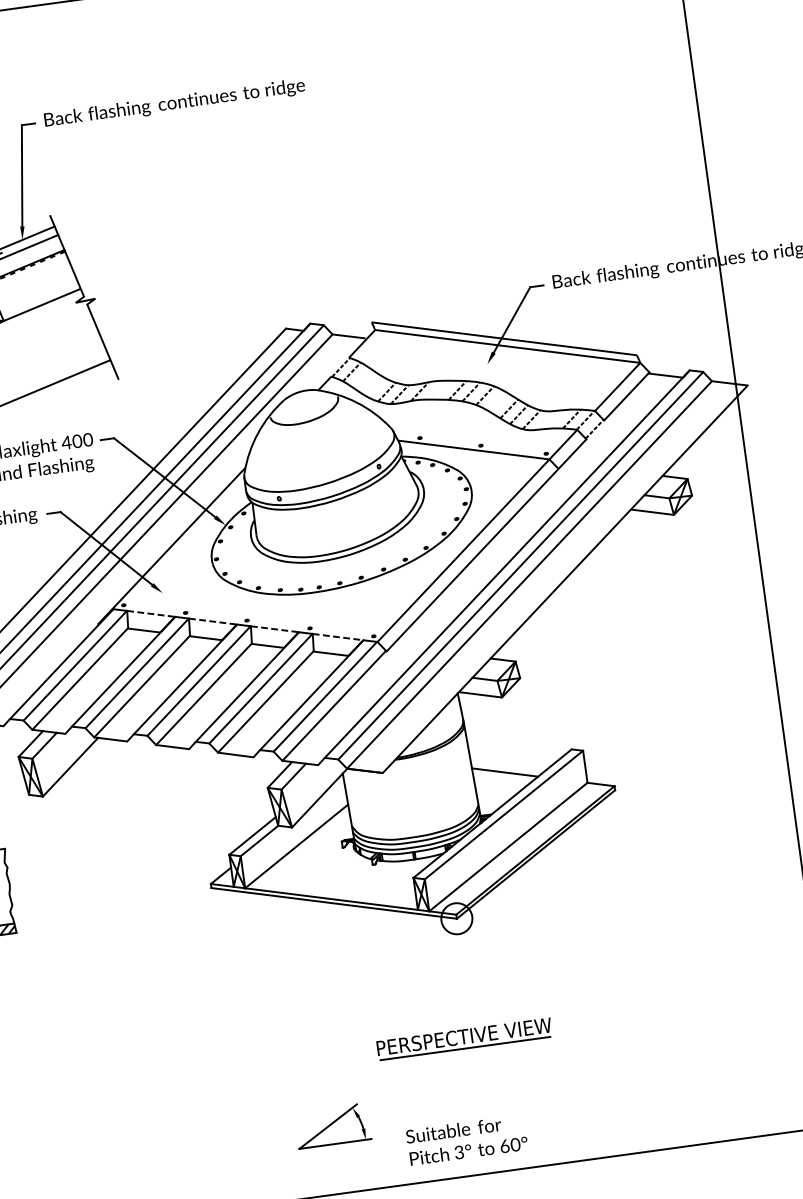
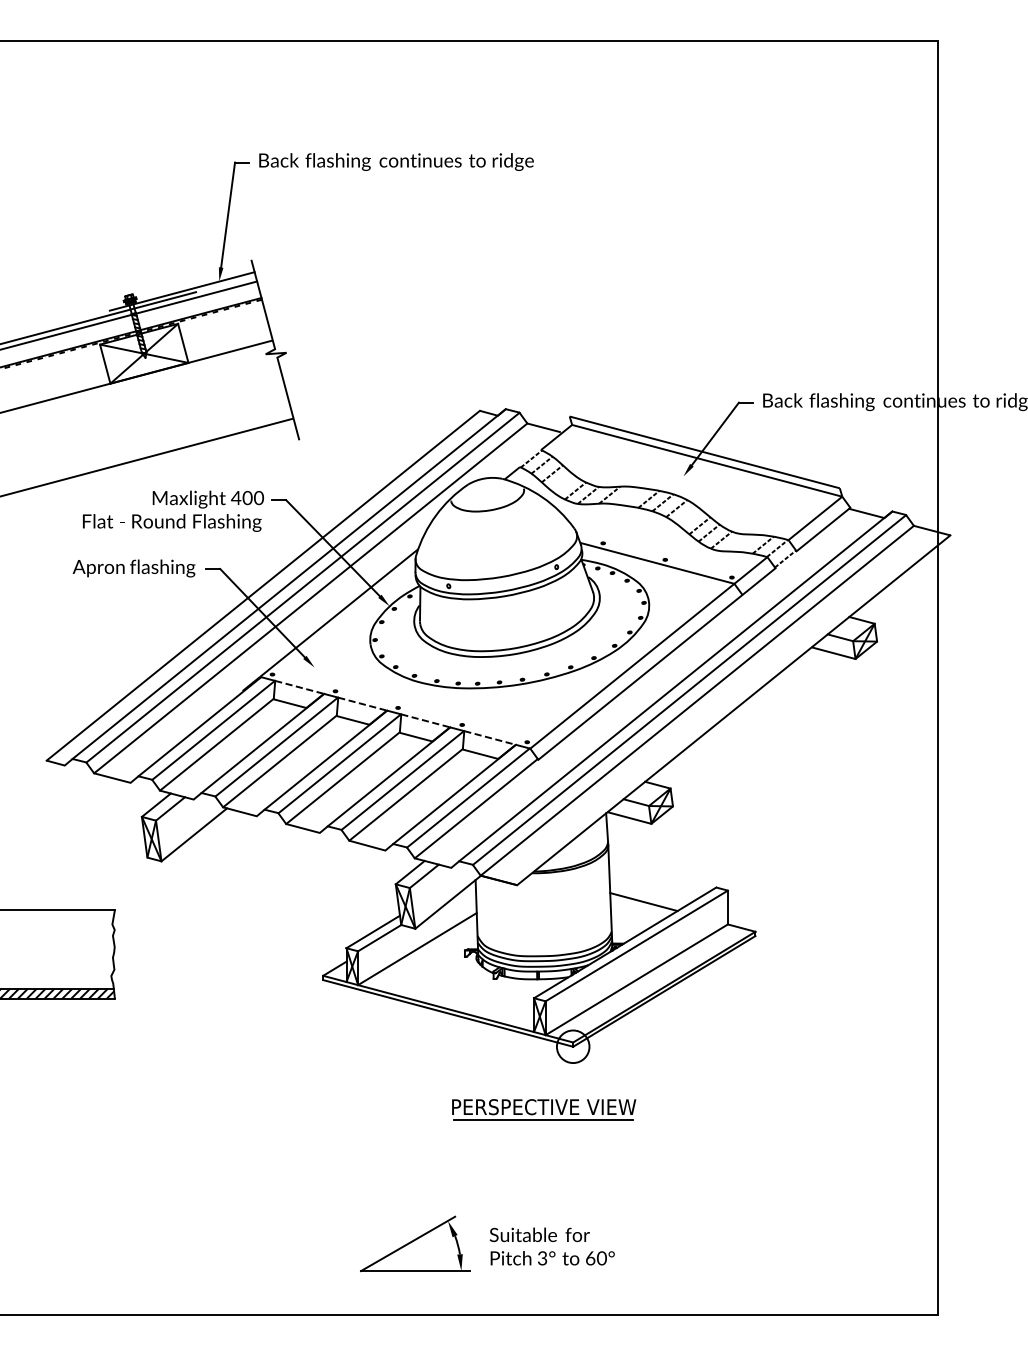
line: (361, 378) -> (551, 473), added
part: (464, 1038) -> (544, 1109), moved
part: (333, 1125) -> (415, 1243), size x1.43
text: (466, 1140) -> (551, 1246), moved

